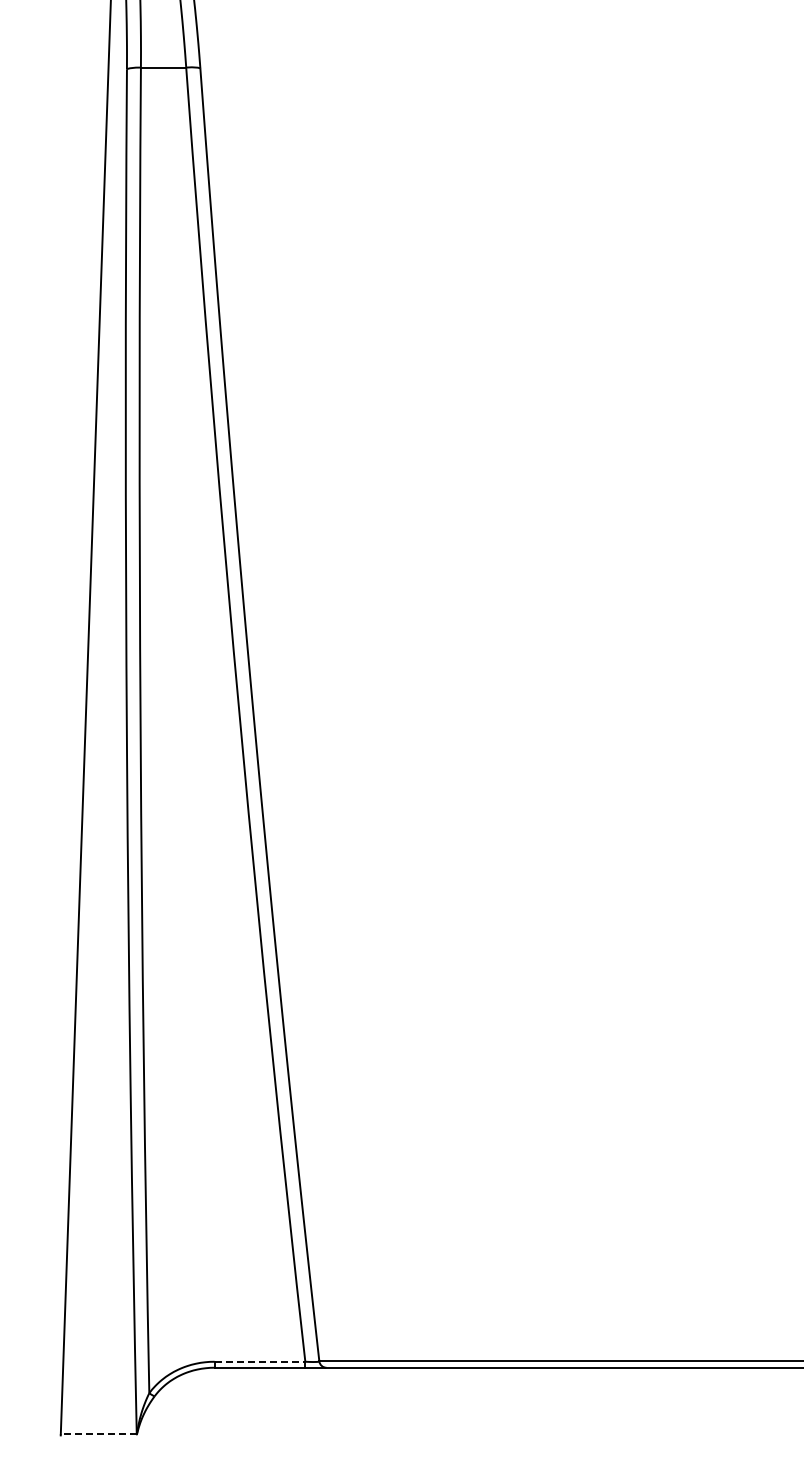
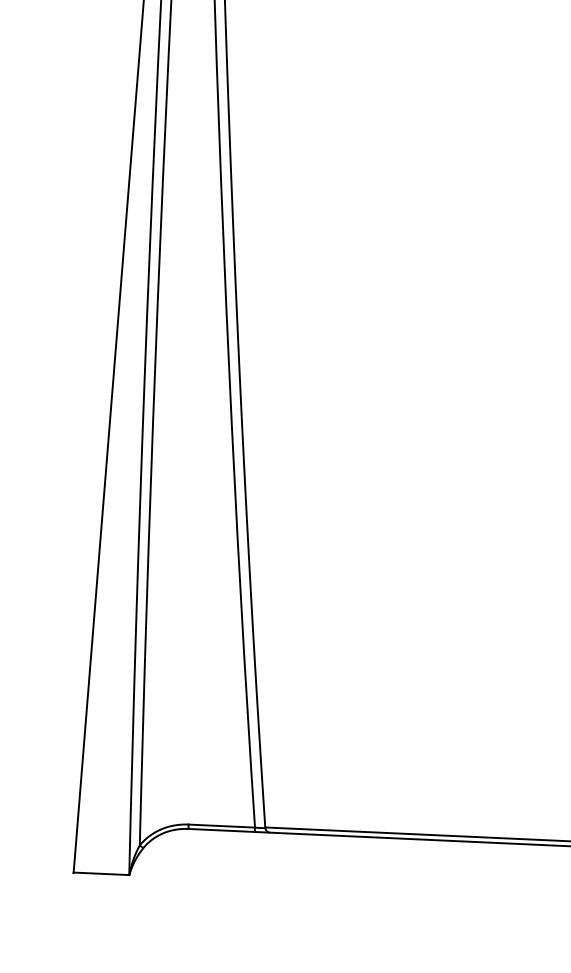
line: (260, 1361) -> (222, 825), dashed -> solid
line: (98, 1434) -> (101, 873), dashed -> solid

